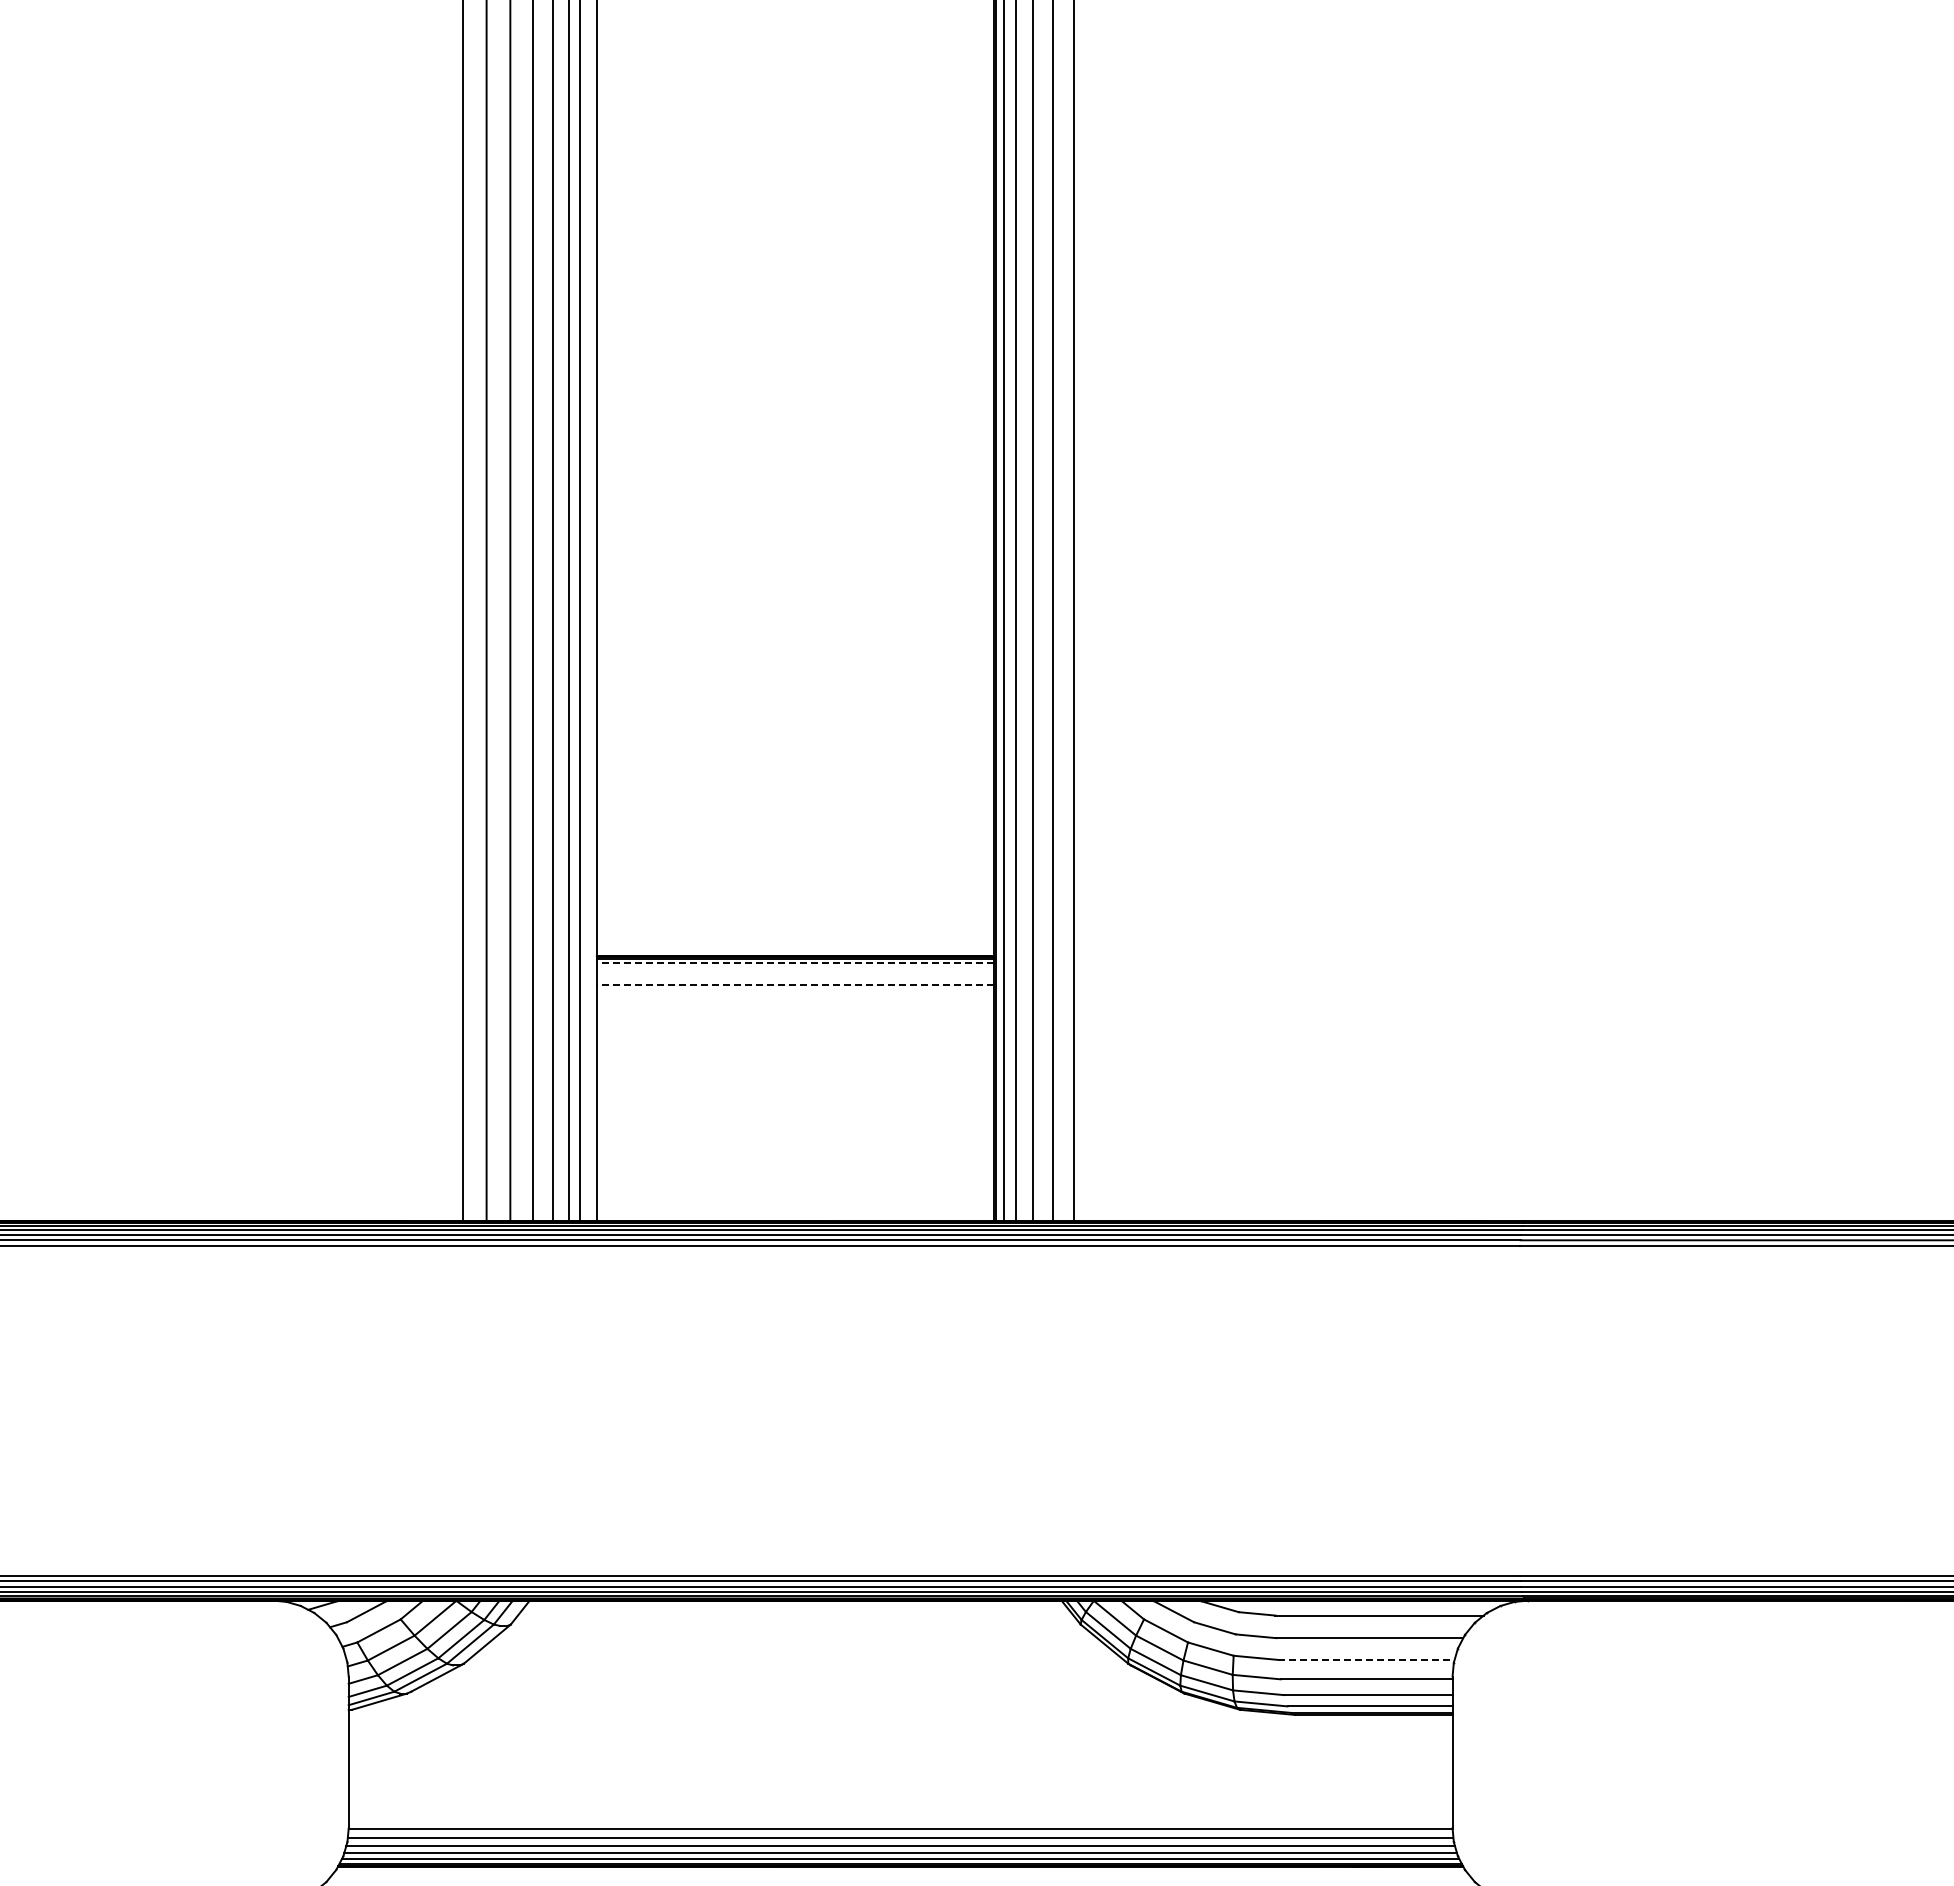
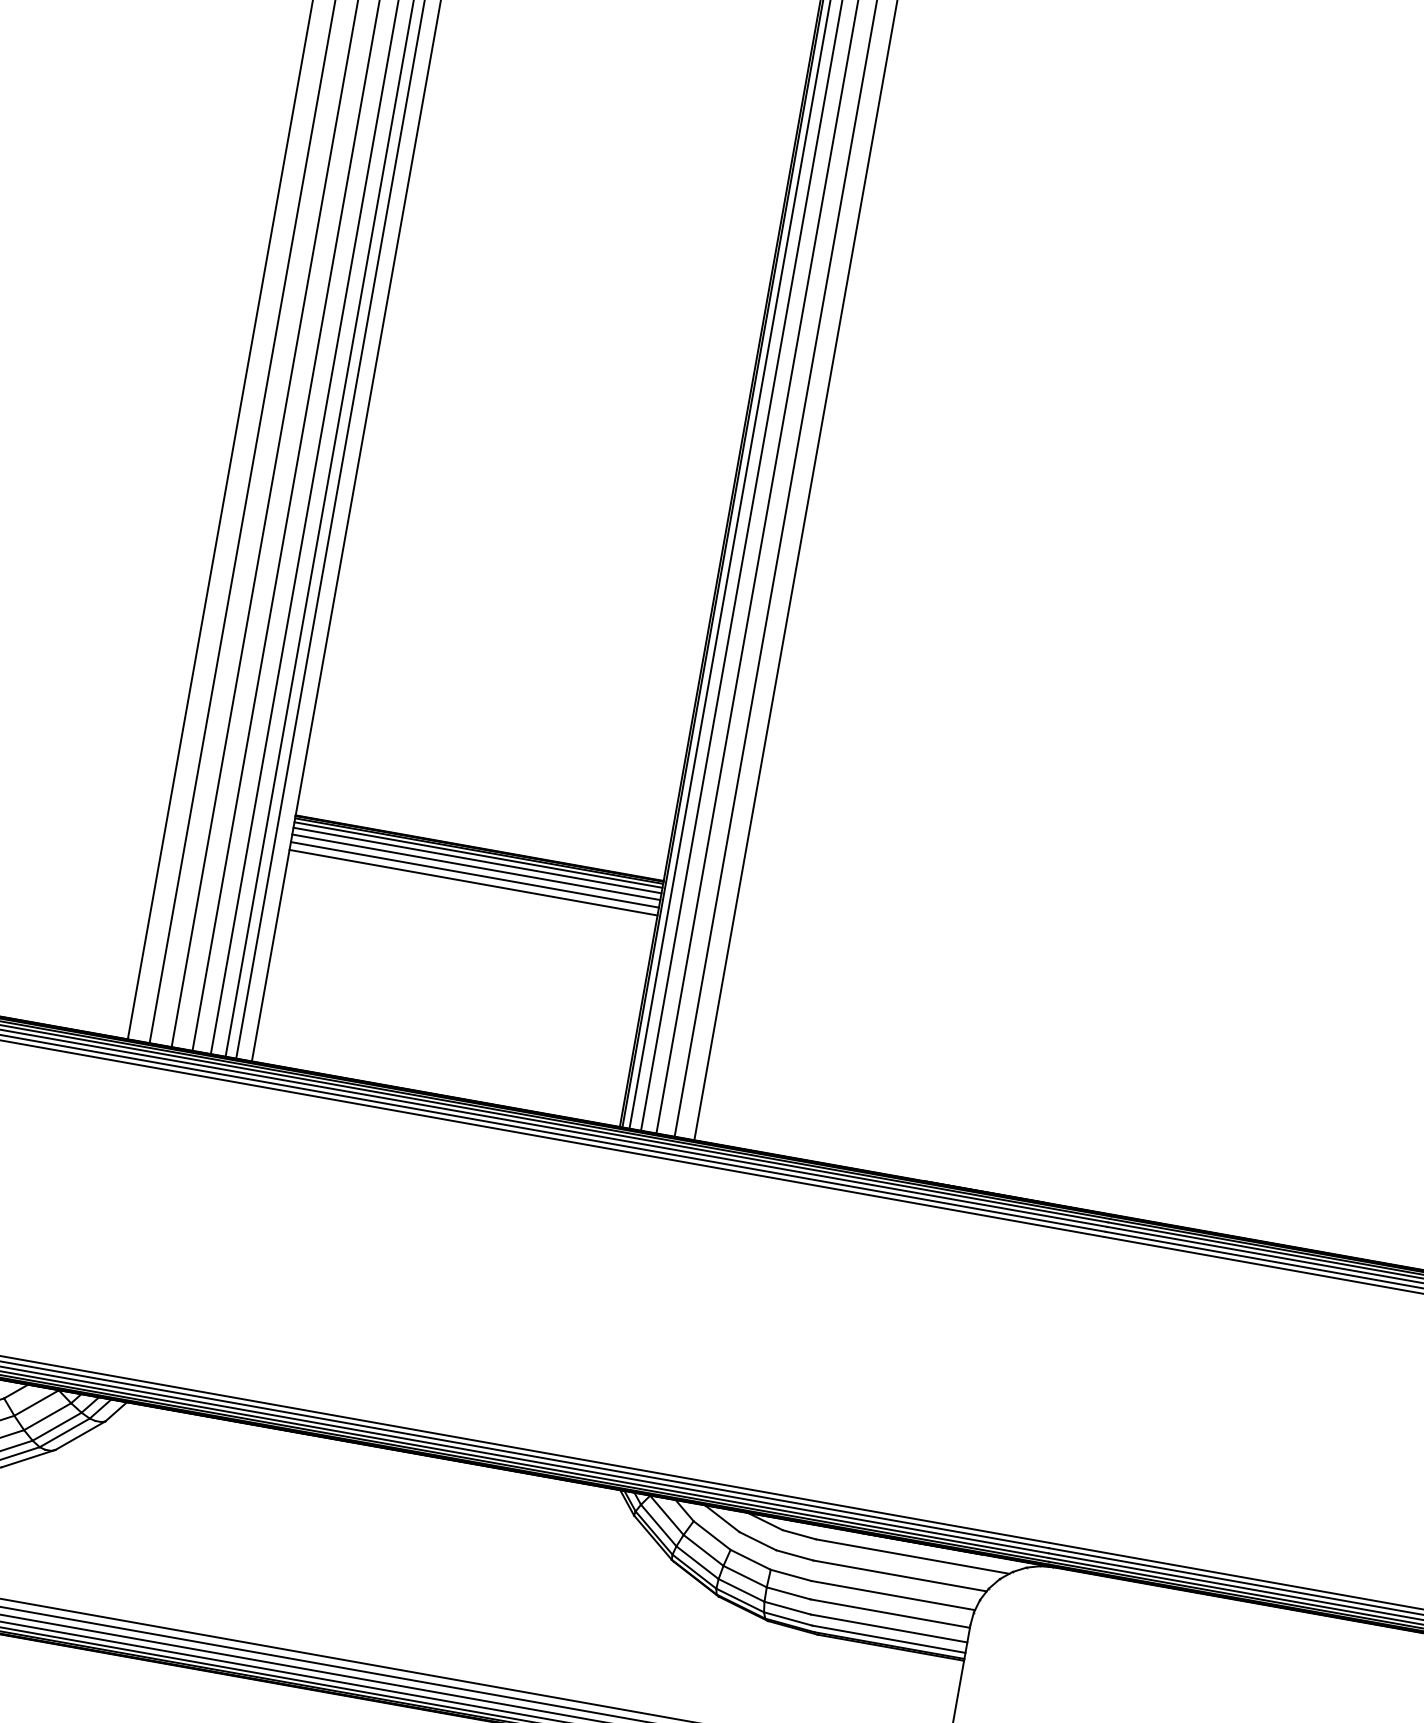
line: (794, 963) -> (477, 855), dashed -> solid
line: (794, 969) -> (476, 860), added
line: (794, 976) -> (475, 867), added
line: (794, 984) -> (474, 874), dashed -> solid
line: (794, 993) -> (472, 882), added
line: (1366, 1659) -> (893, 1595), dashed -> solid

